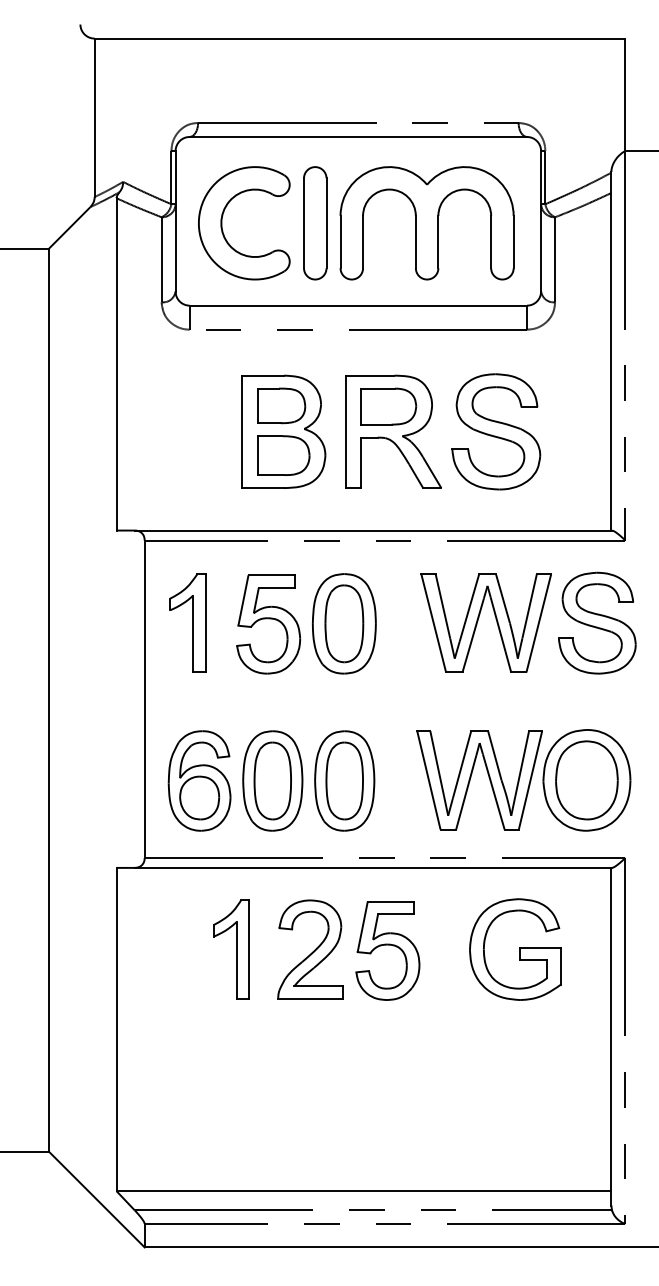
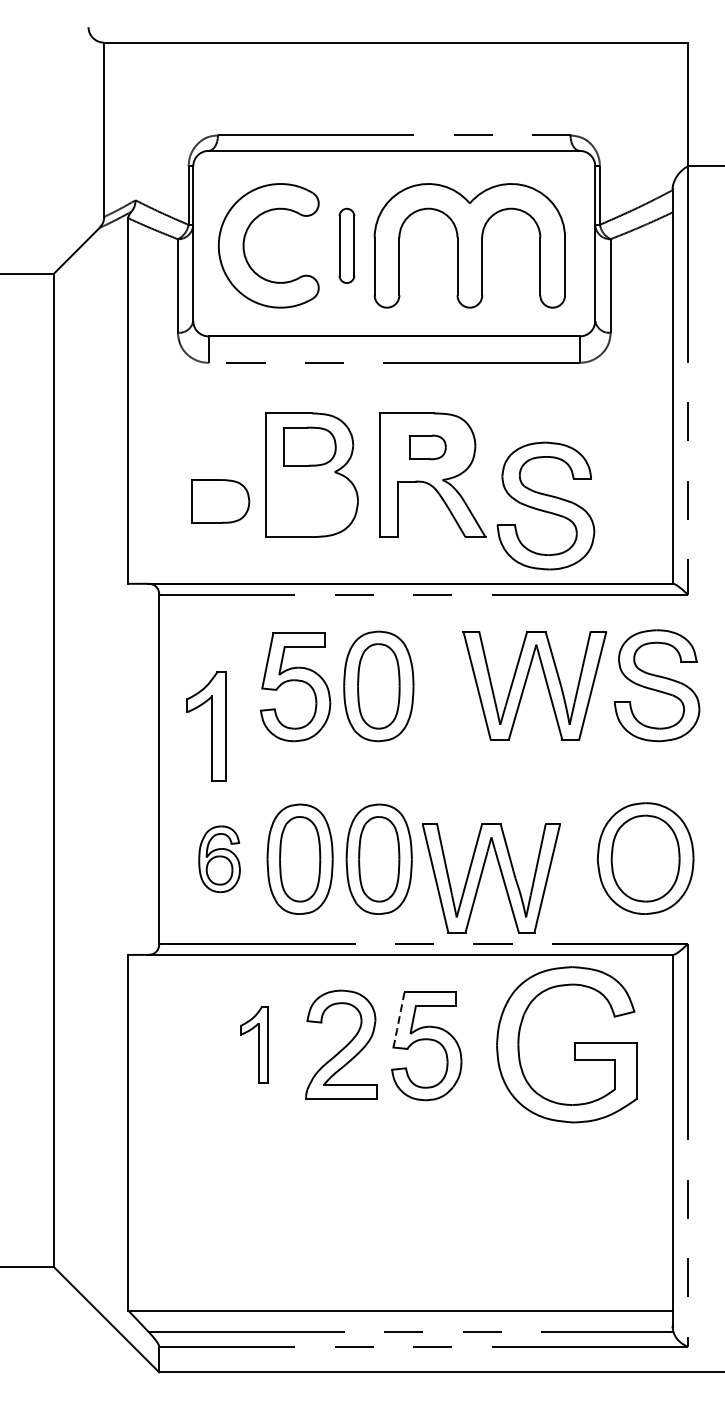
part: (315, 223) -> (347, 246), size x0.6
part: (388, 406) -> (427, 447), size x0.6
part: (496, 431) -> (546, 505), moved
part: (283, 455) -> (220, 501), moved
part: (187, 622) -> (206, 725), moved
part: (471, 777) -> (482, 875), moved
part: (199, 780) -> (219, 858), size x0.6
line: (362, 926) -> (398, 1019), solid -> dashed
part: (231, 949) -> (254, 1044), size x0.7
part: (515, 949) -> (567, 1044), size x1.4

